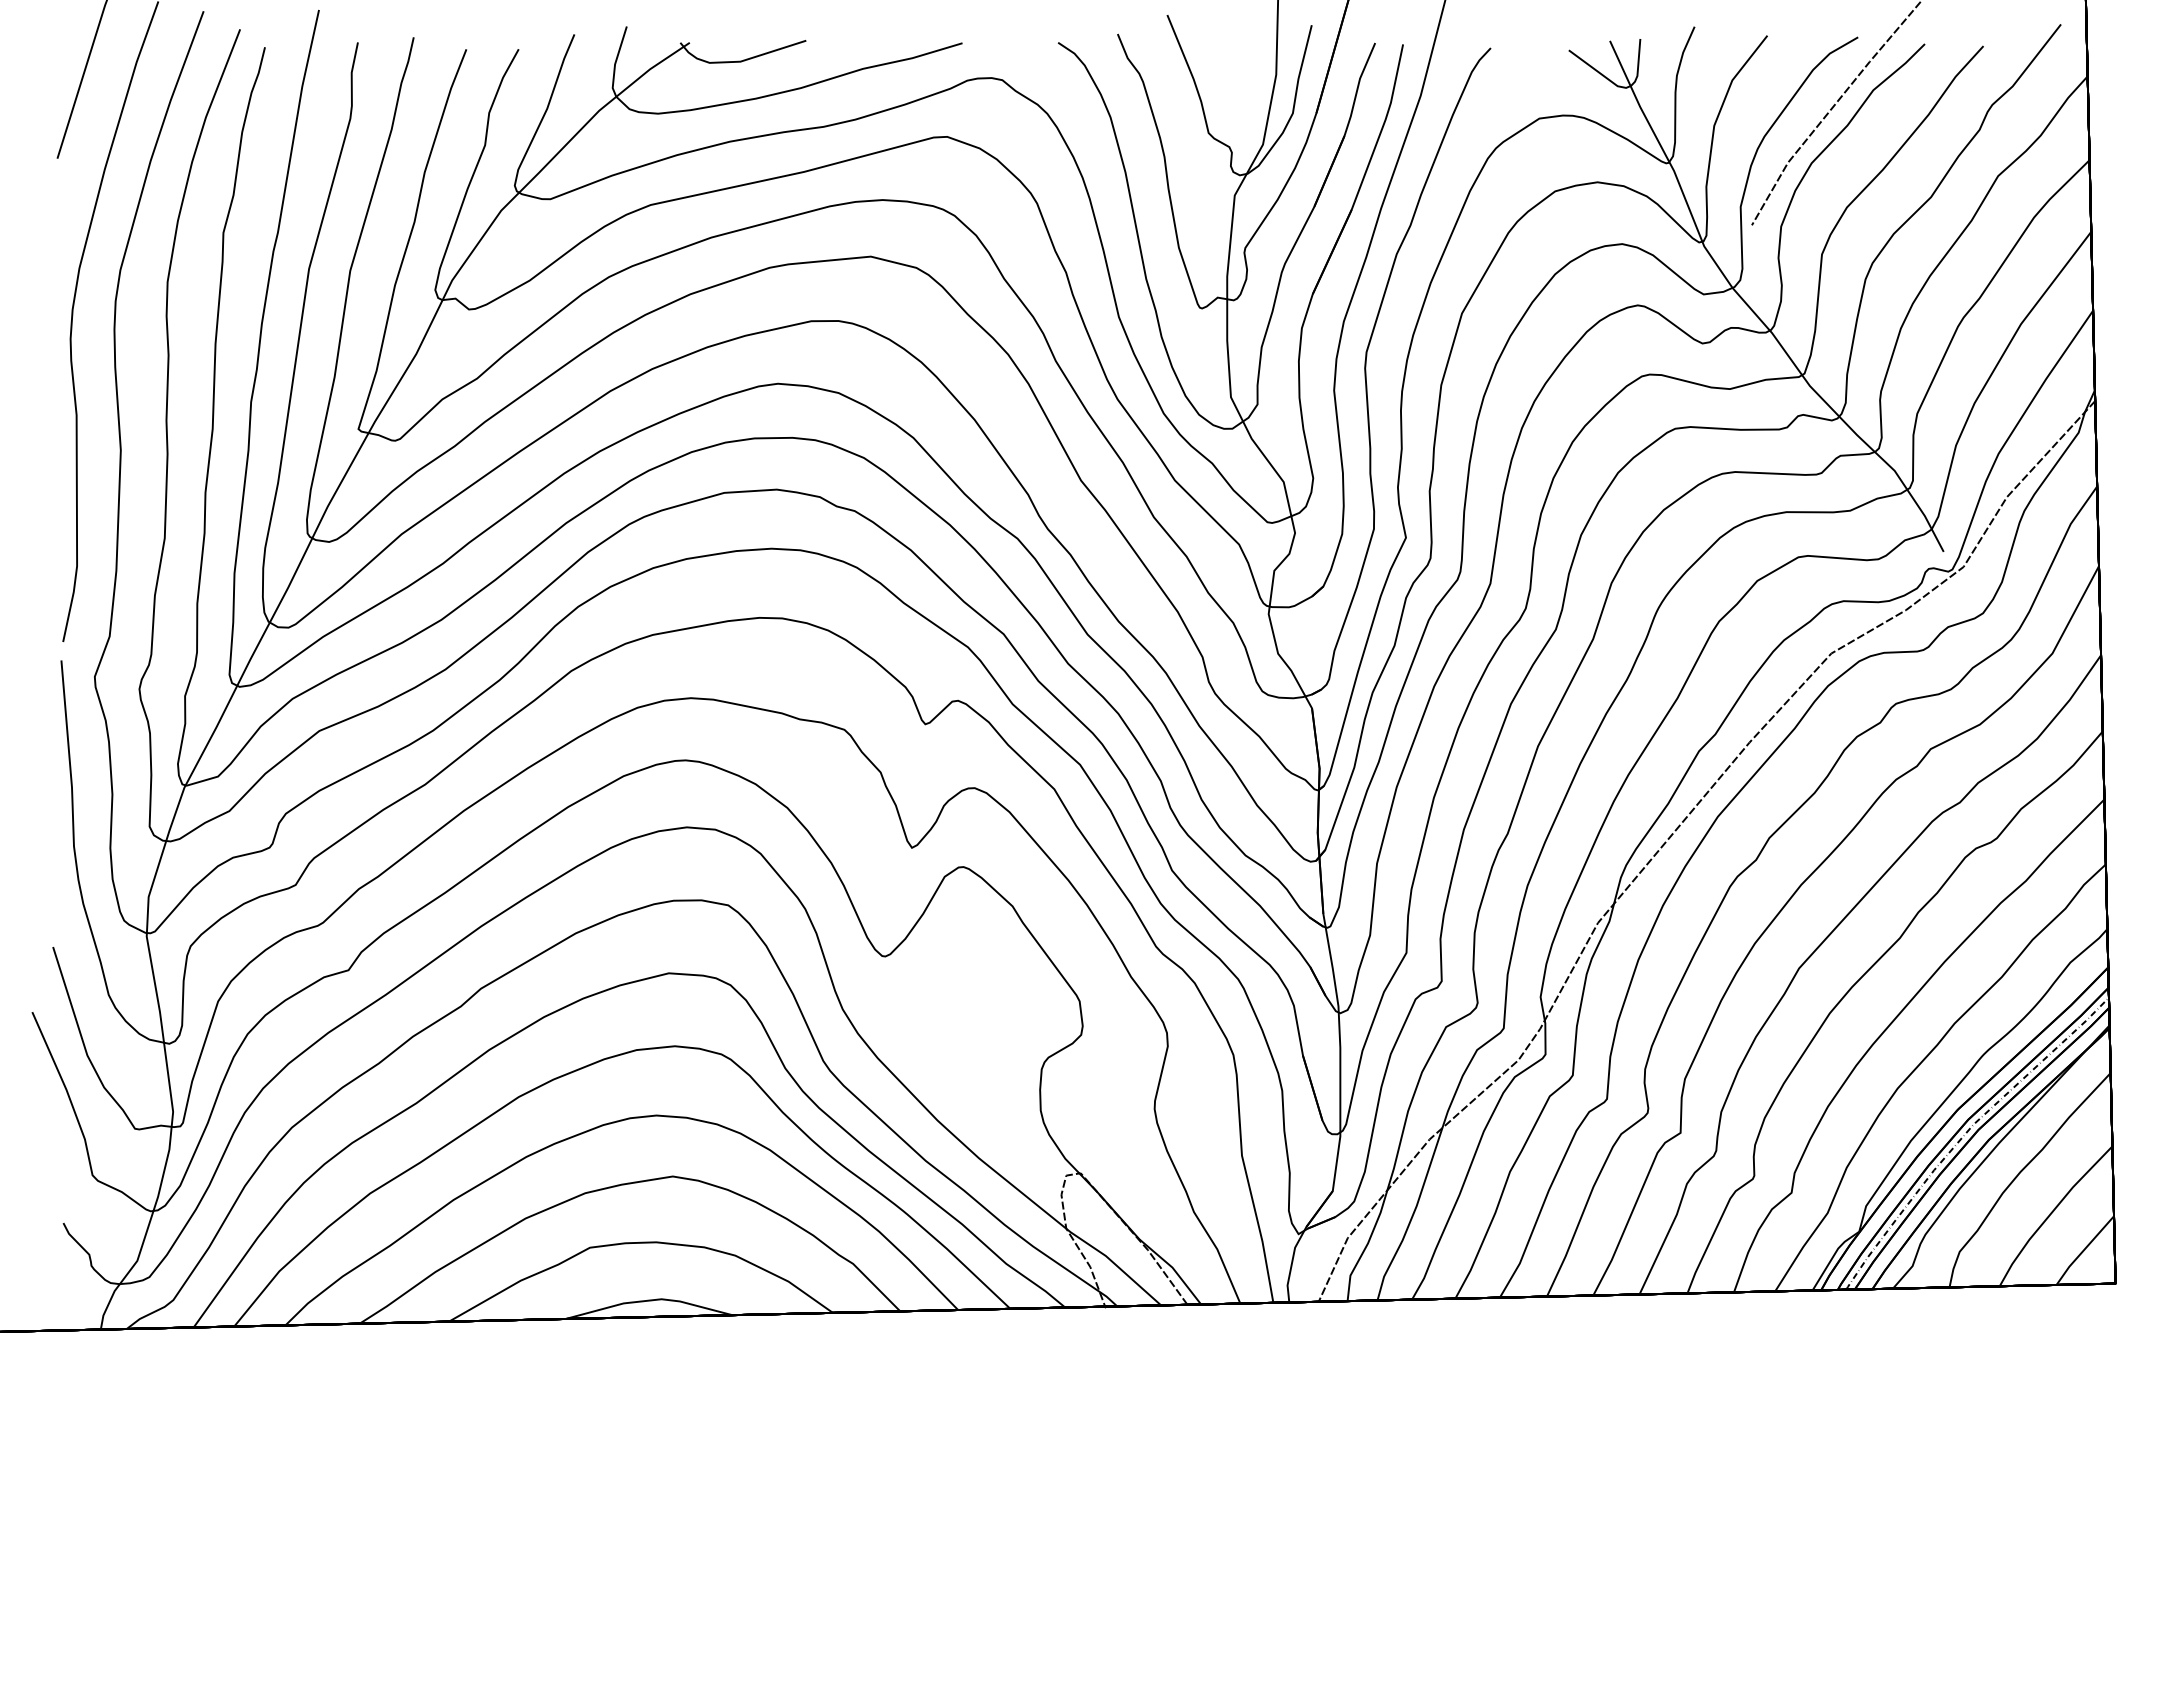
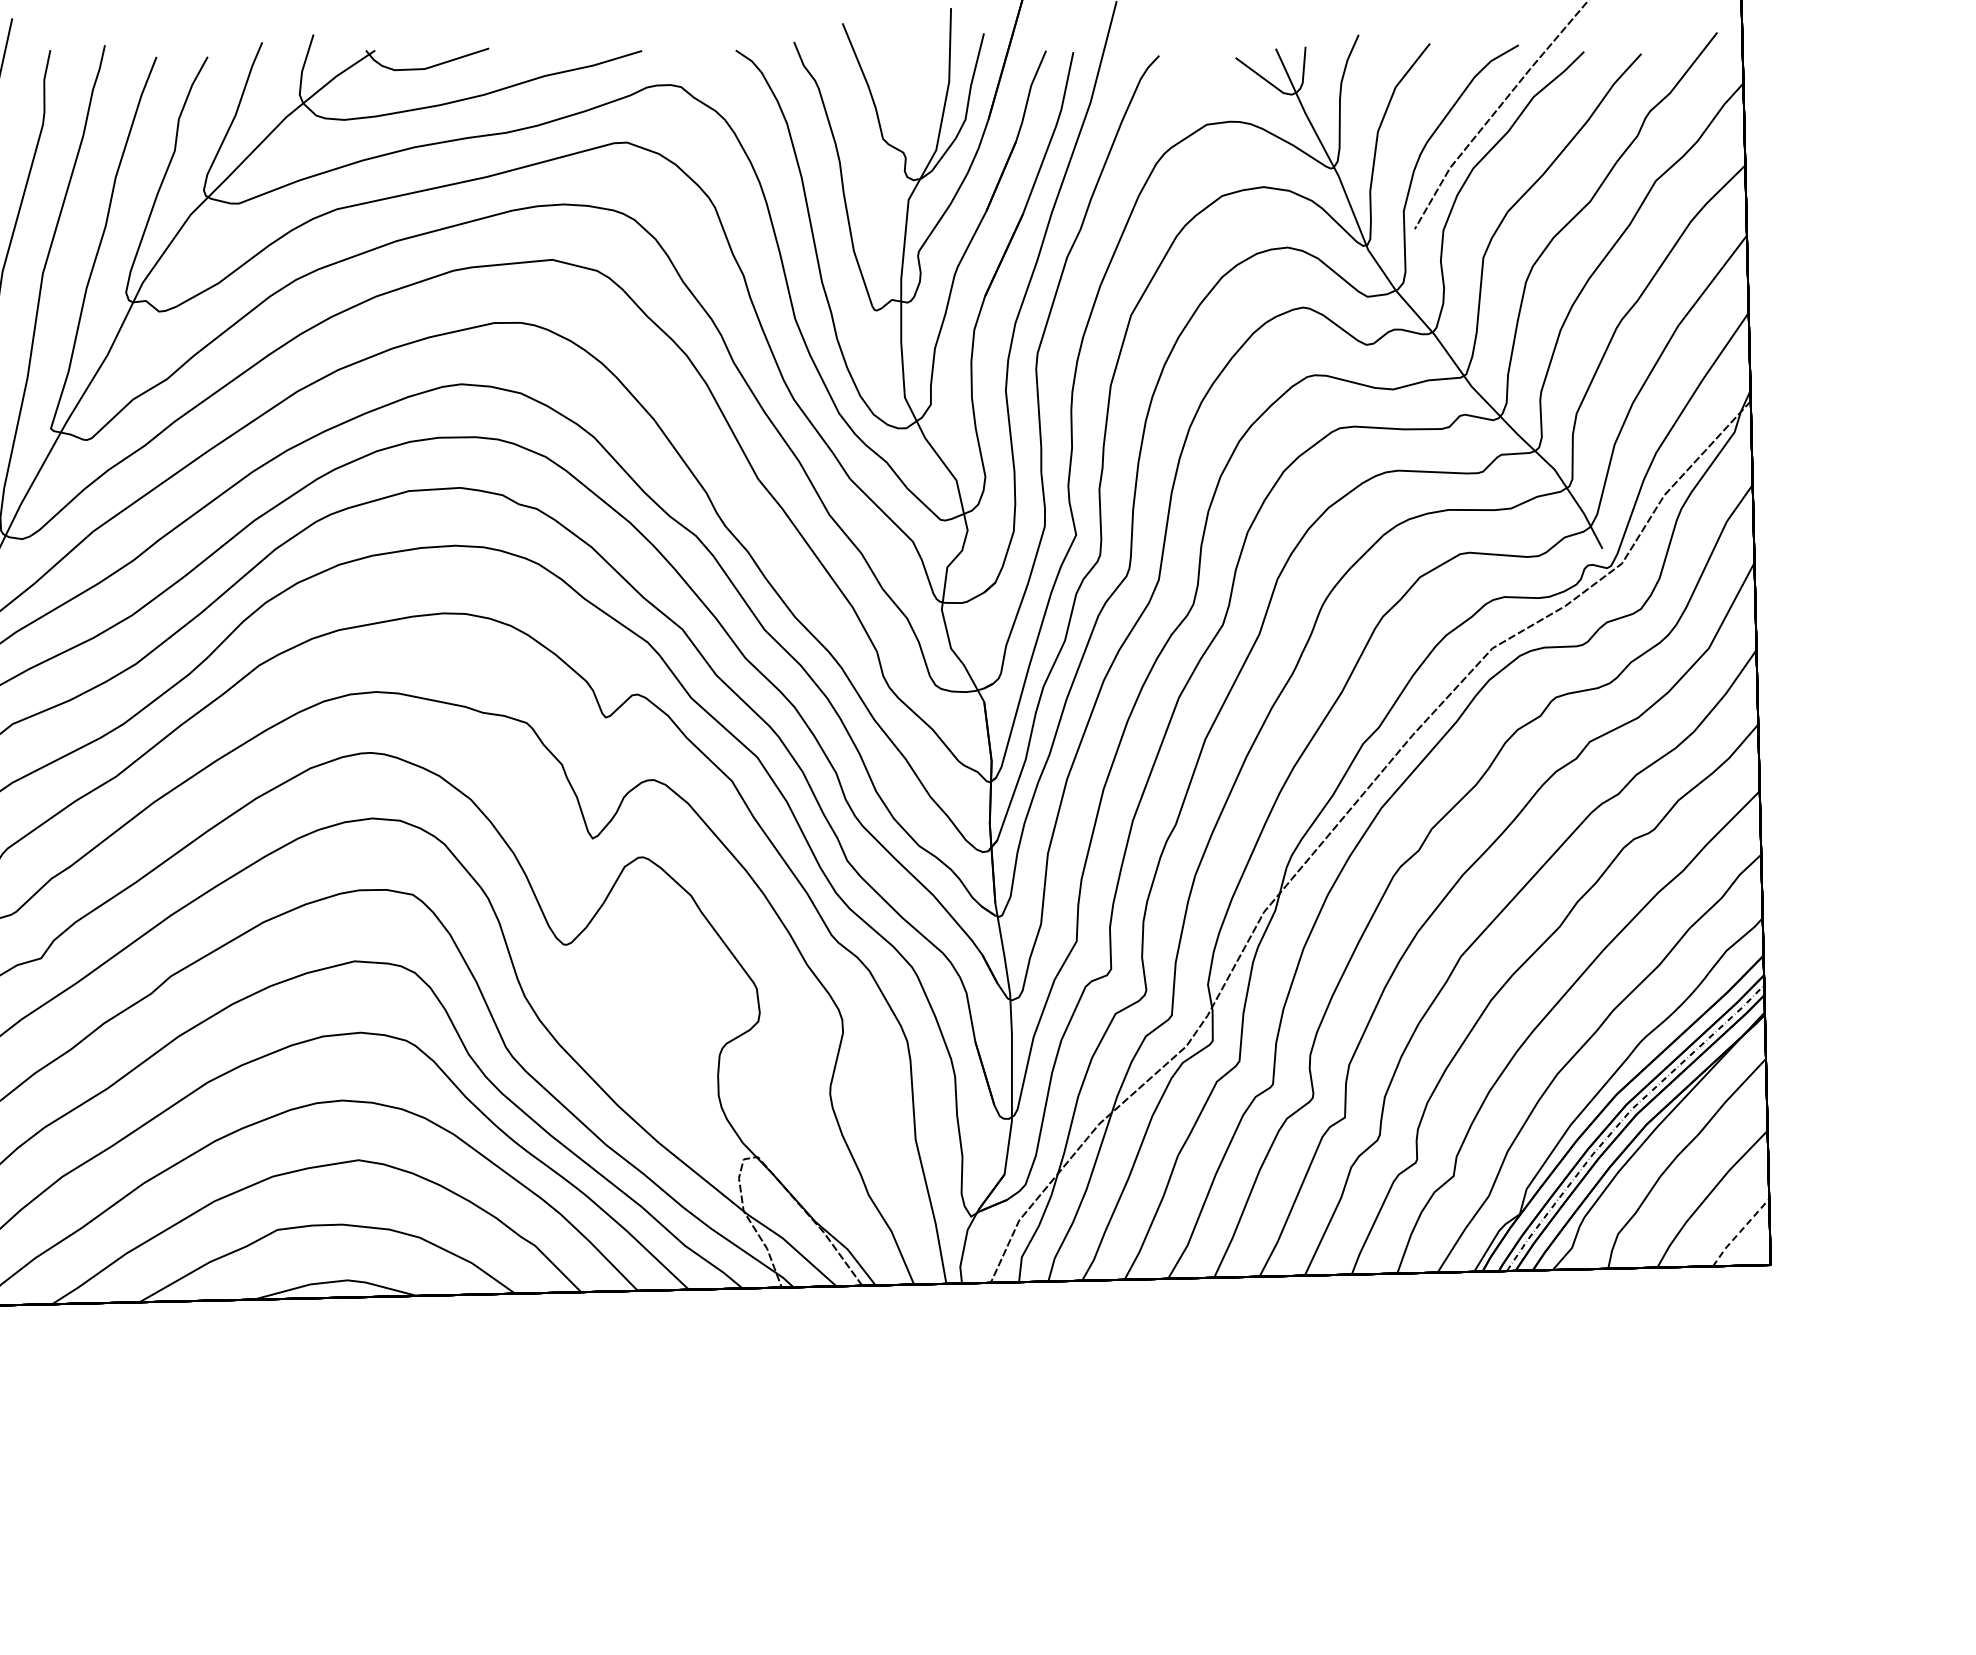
line: (2083, 1250) -> (1739, 1232), solid -> dashed

